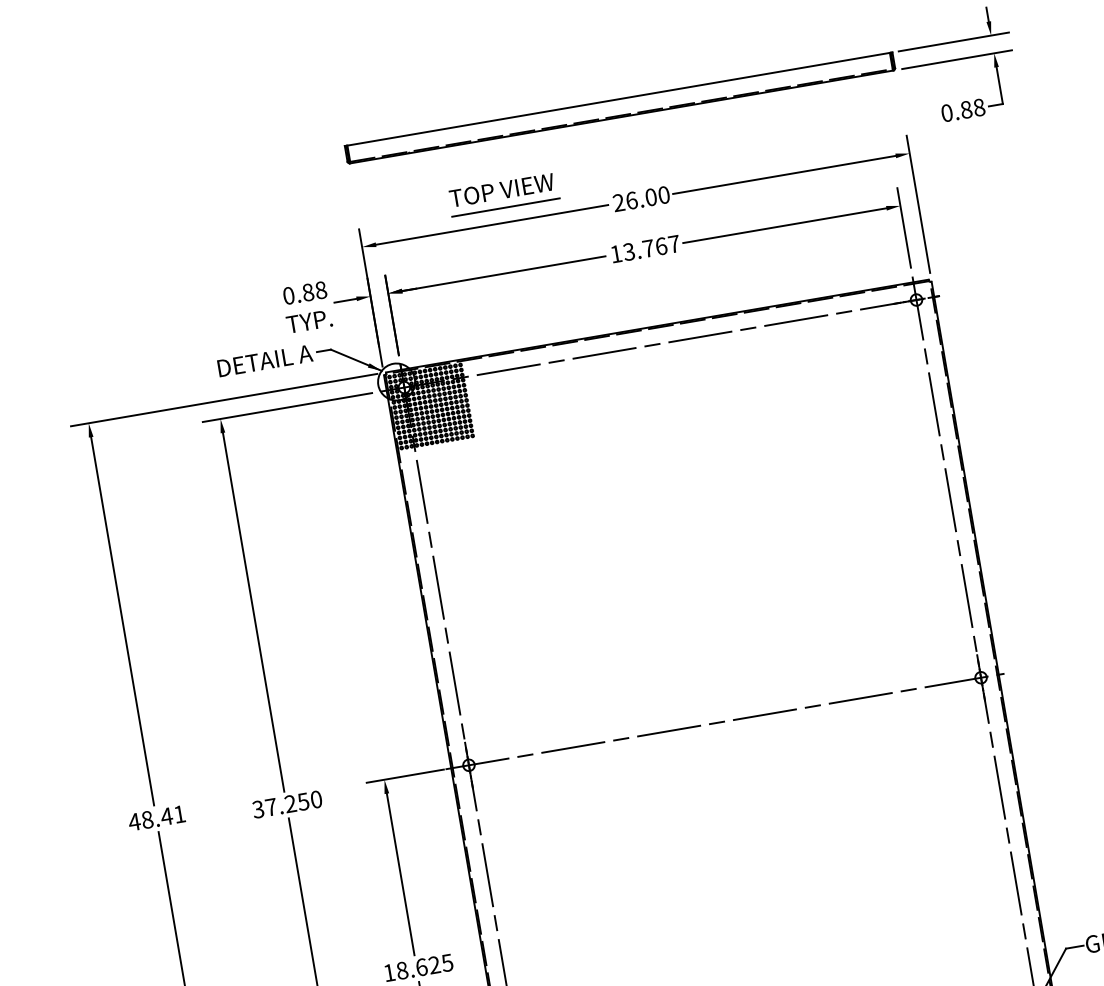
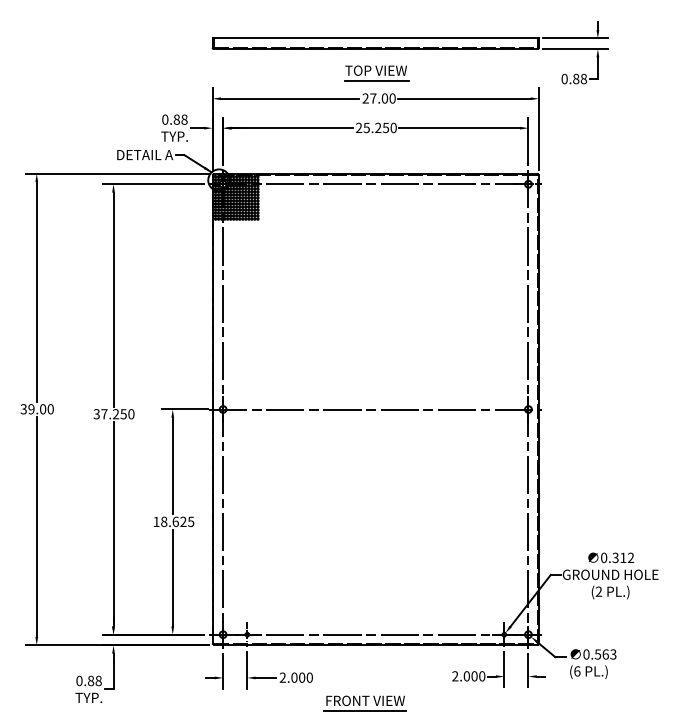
part: (503, 194) -> (376, 73), moved
text: (632, 200) -> (373, 98), 26.00 -> 27.00
text: (645, 248) -> (376, 127), 13.767 -> 25.250
text: (155, 818) -> (36, 409), 48.41 -> 39.00

